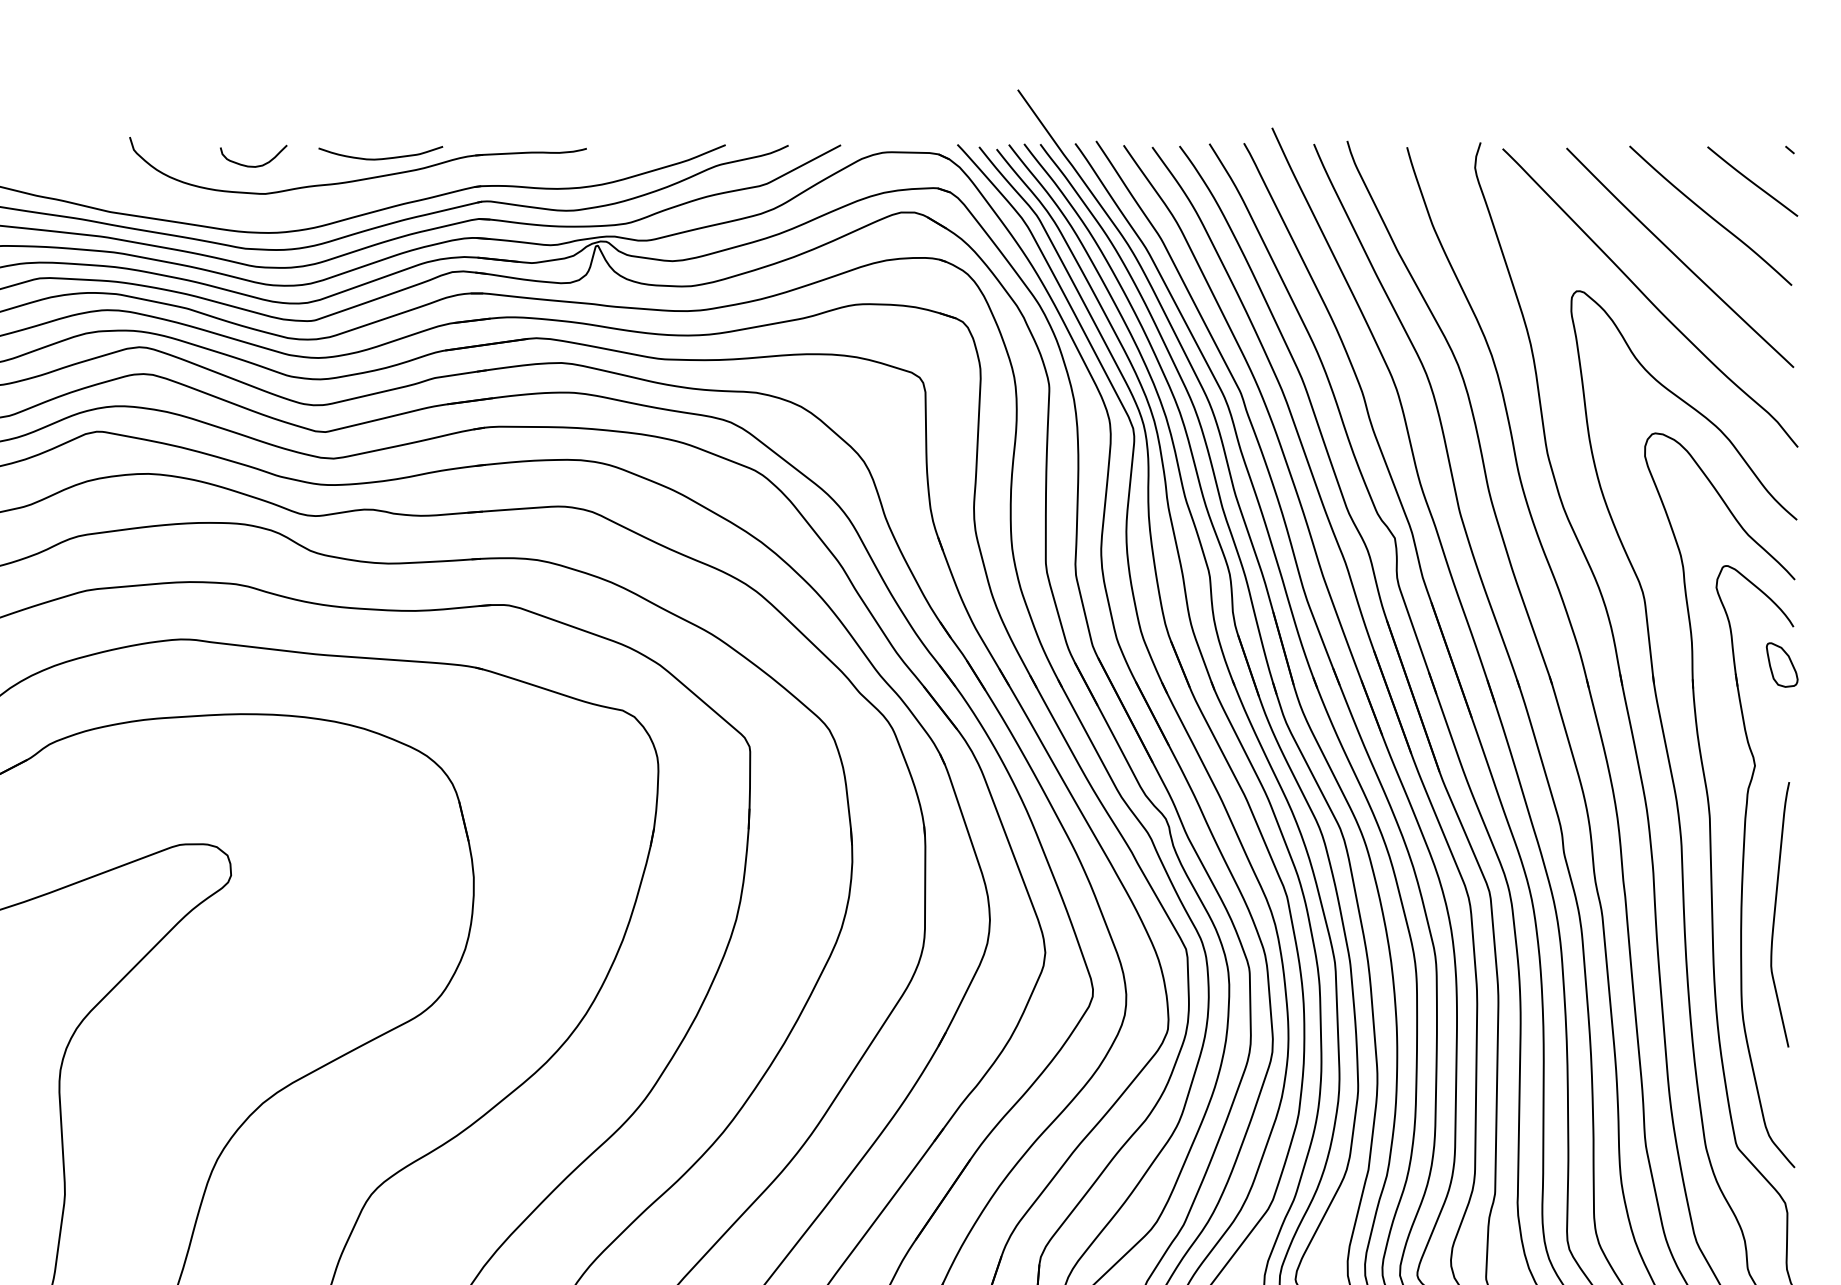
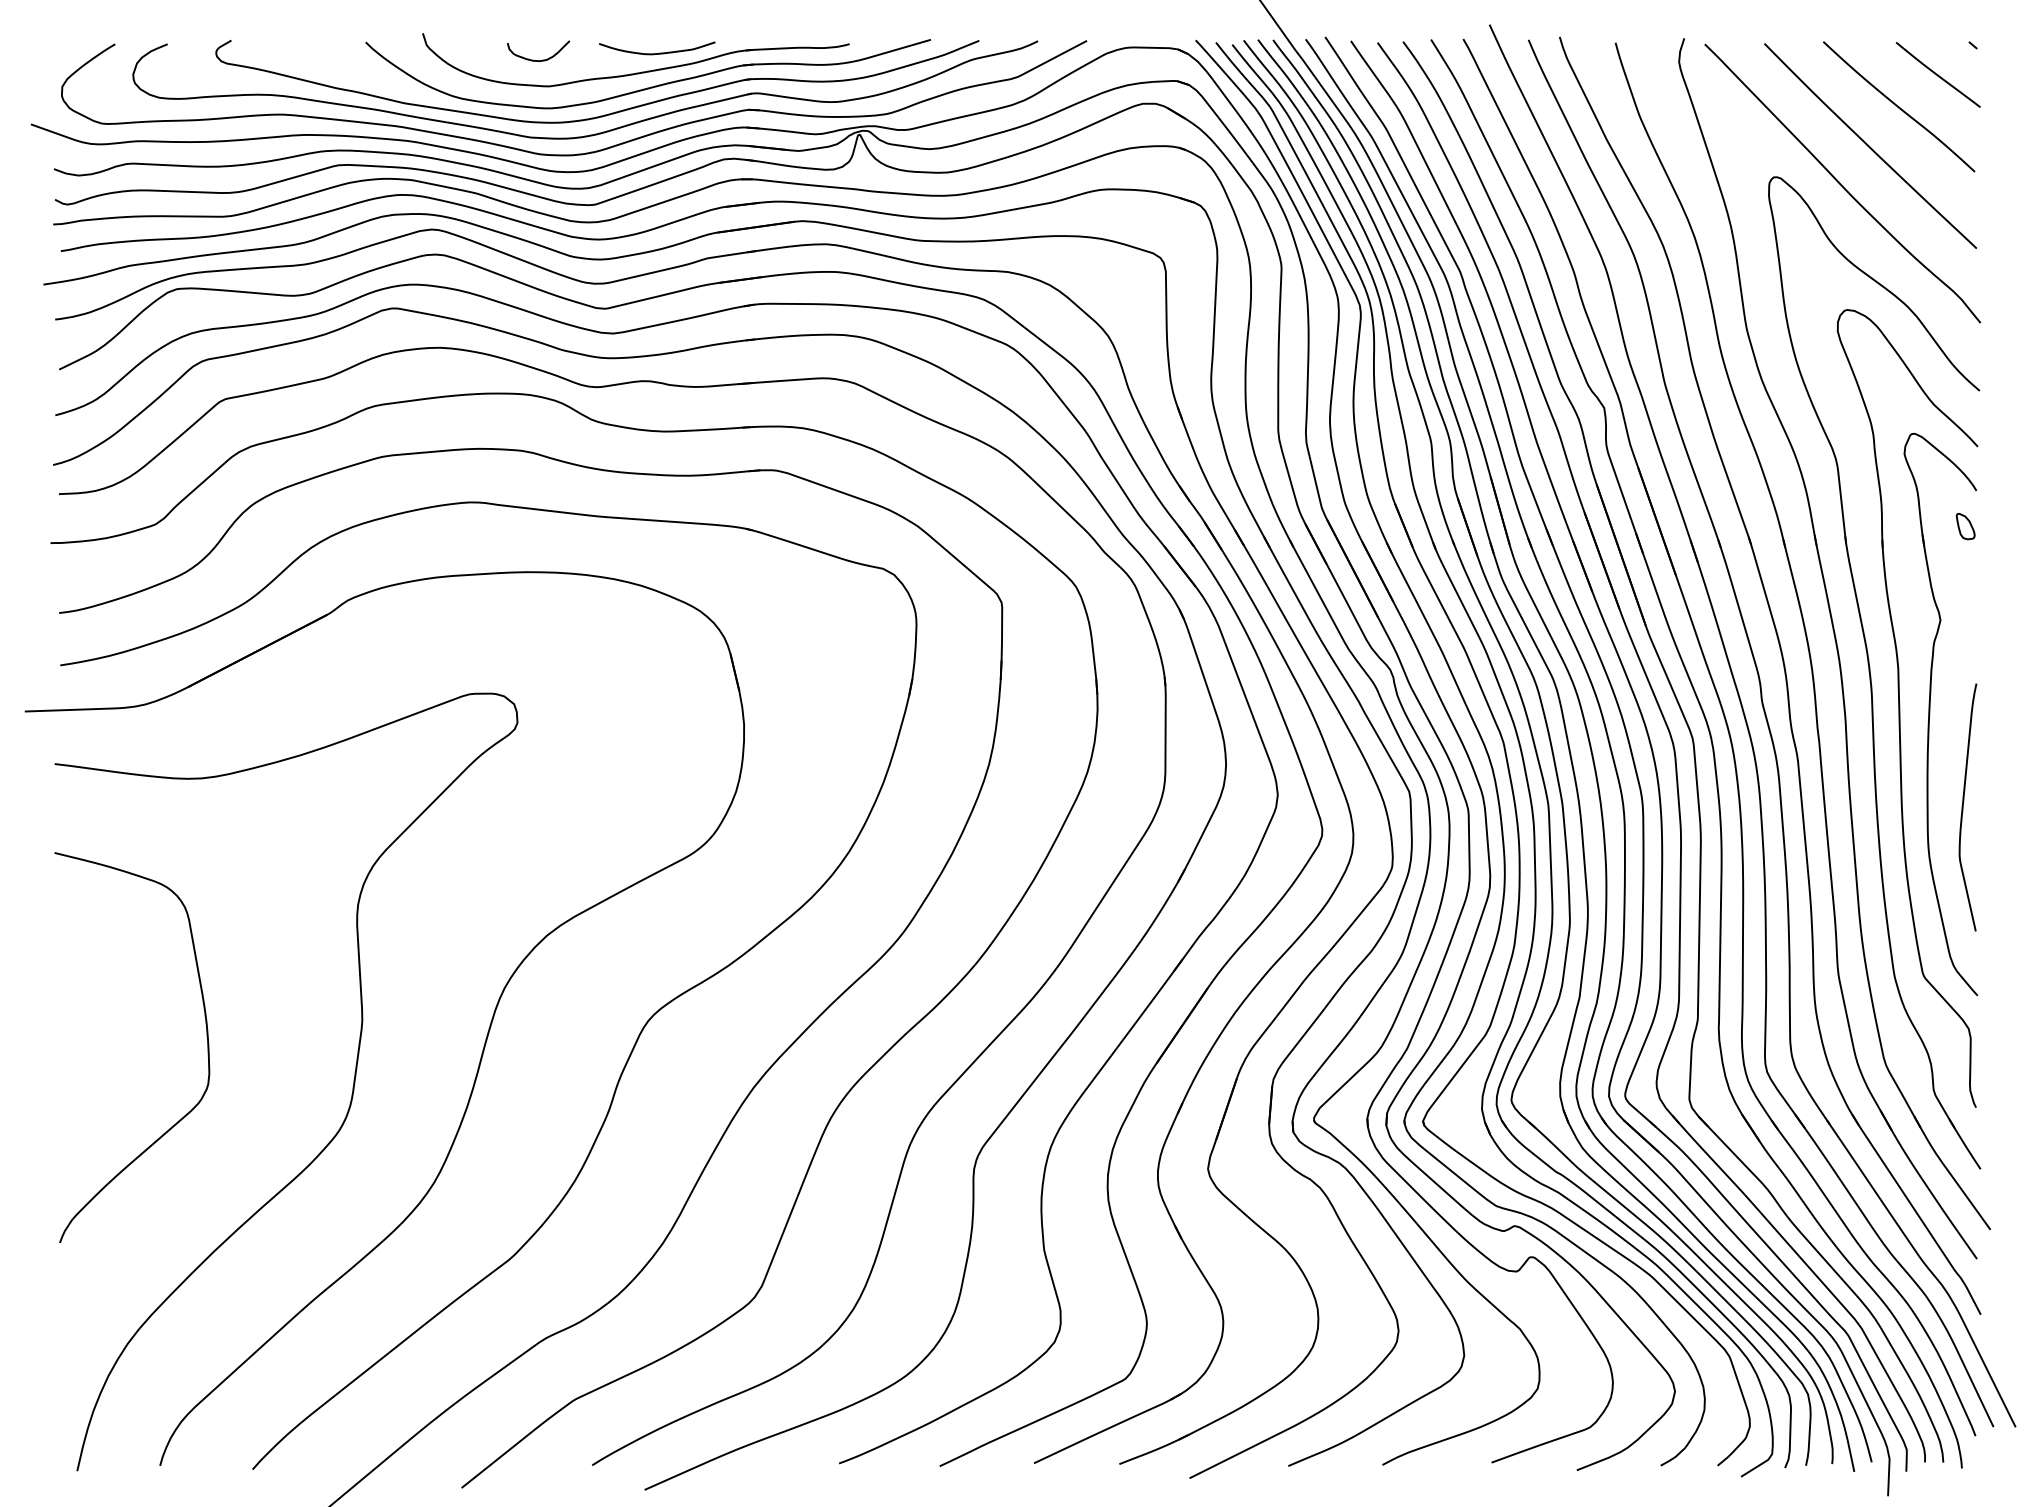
part: (374, 194) -> (651, 86), added
part: (1781, 665) -> (1965, 526), size x0.62
curve: (1775, 914) -> (1963, 807), moved

